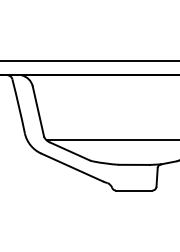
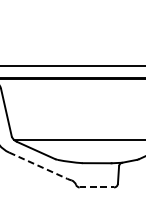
line: (72, 167) -> (38, 165), solid -> dashed
line: (134, 190) -> (97, 187), solid -> dashed

